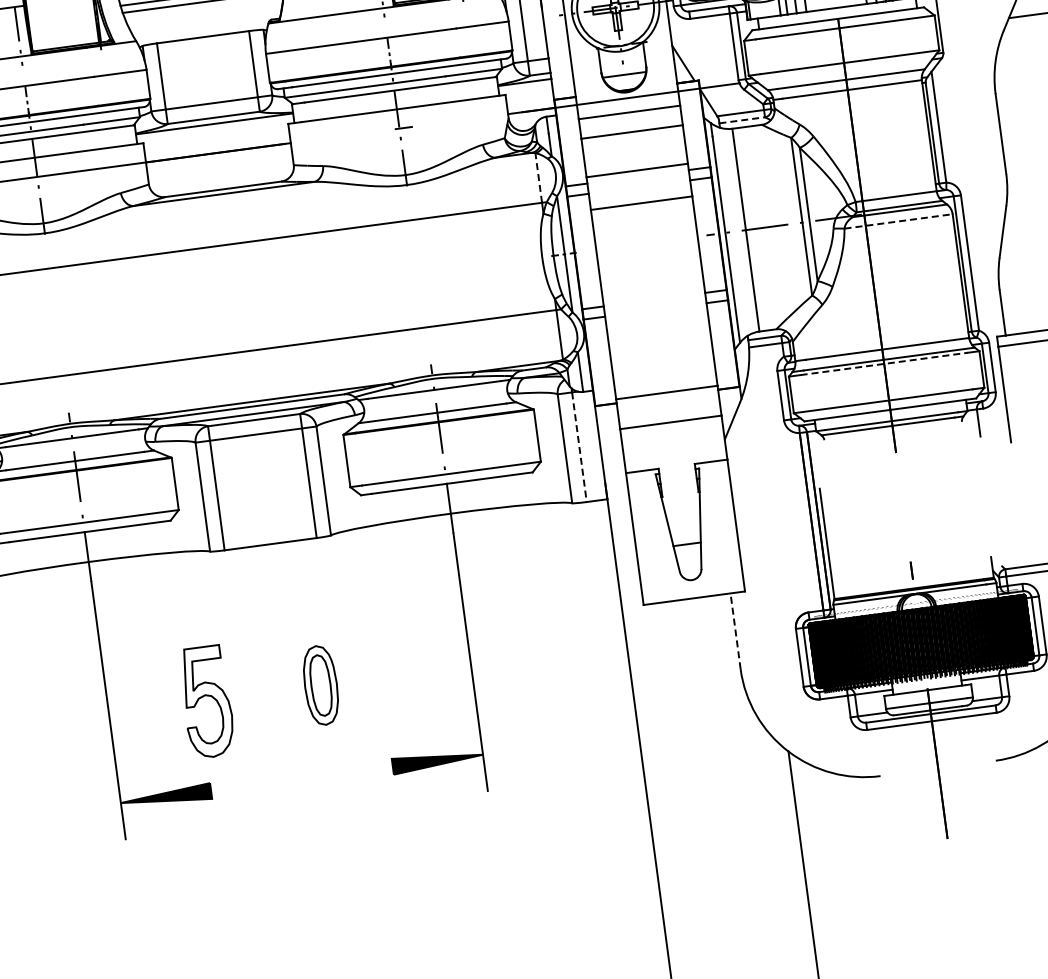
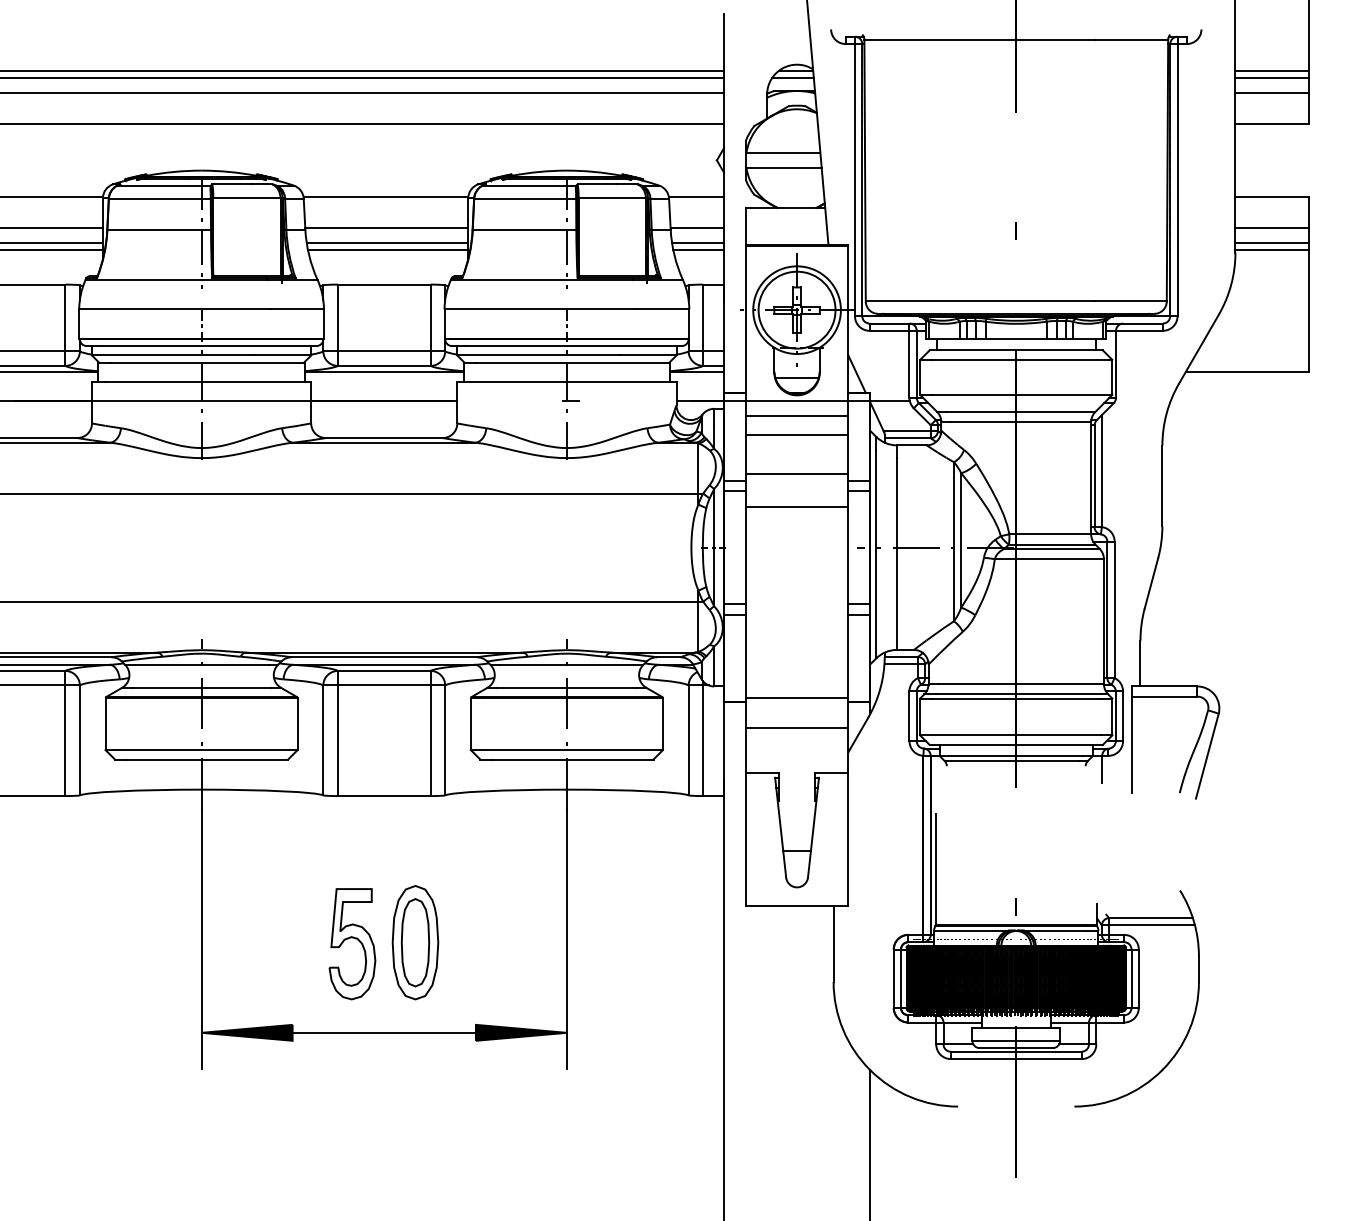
line: (742, 120) -> (907, 438), dashed -> solid
line: (538, 177) -> (698, 468), dashed -> solid
line: (898, 221) -> (1049, 559), dashed -> solid
line: (884, 363) -> (1016, 698), dashed -> solid
line: (579, 447) -> (703, 741), dashed -> solid
line: (735, 630) -> (833, 943), dashed -> solid
part: (320, 685) -> (415, 942), size x1.43
part: (207, 702) -> (352, 944), moved
line: (301, 778) -> (383, 1032), added

